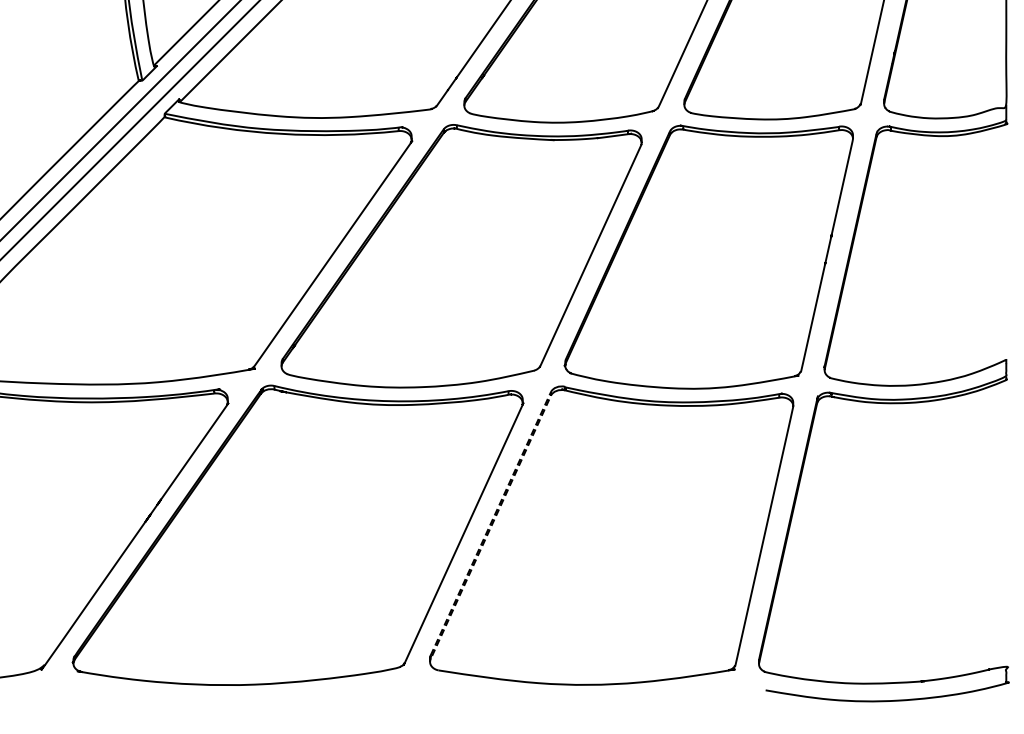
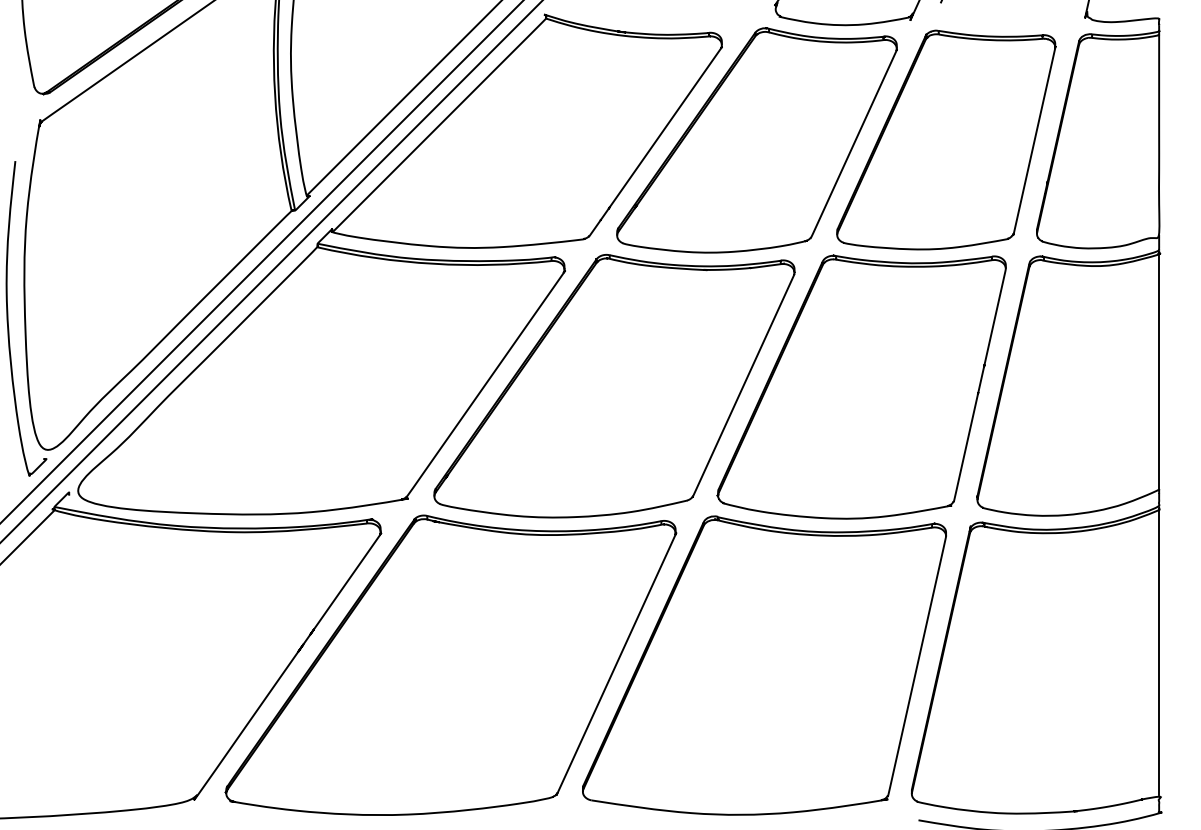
line: (1006, 241) -> (1159, 371), added
line: (550, 393) -> (703, 523), dashed -> solid
line: (1006, 522) -> (1159, 652), added

